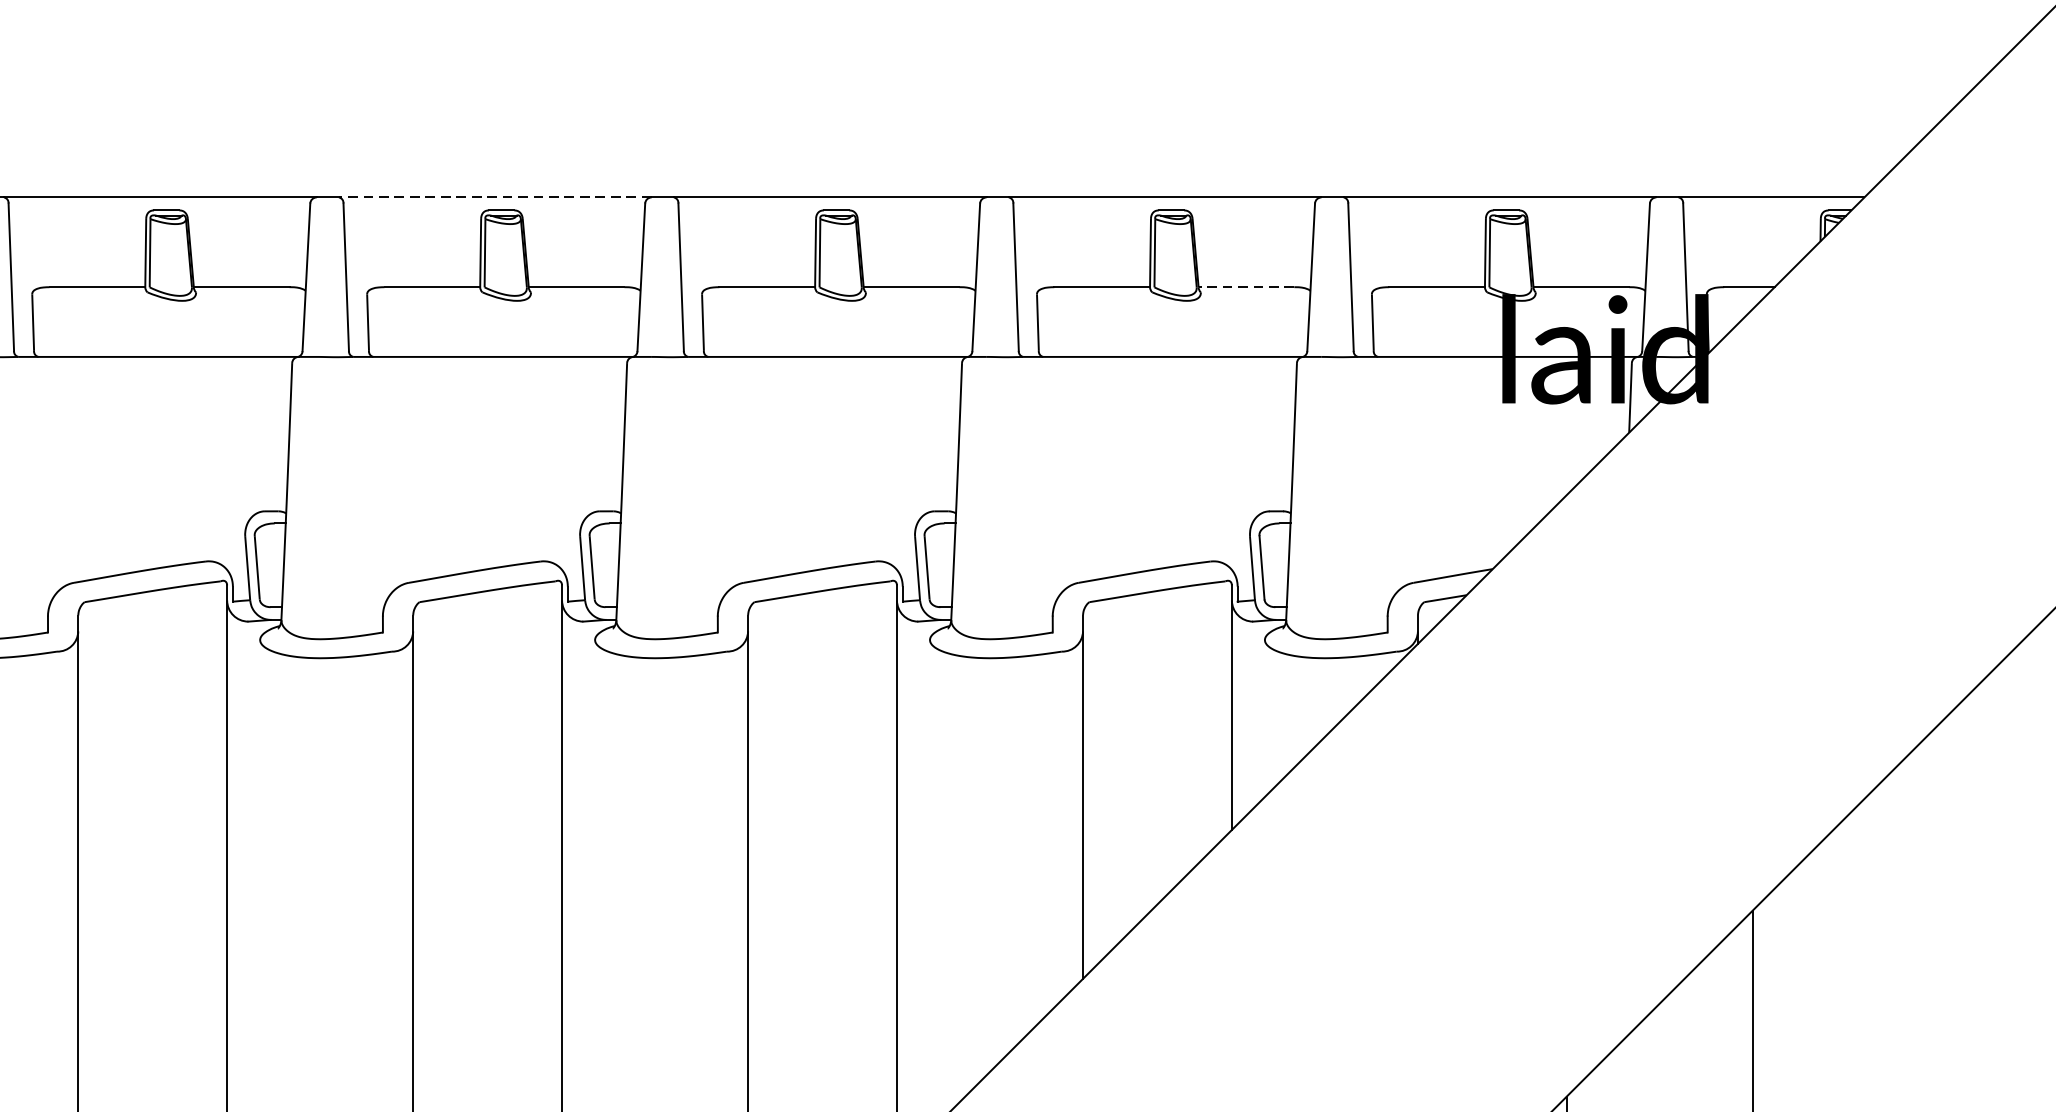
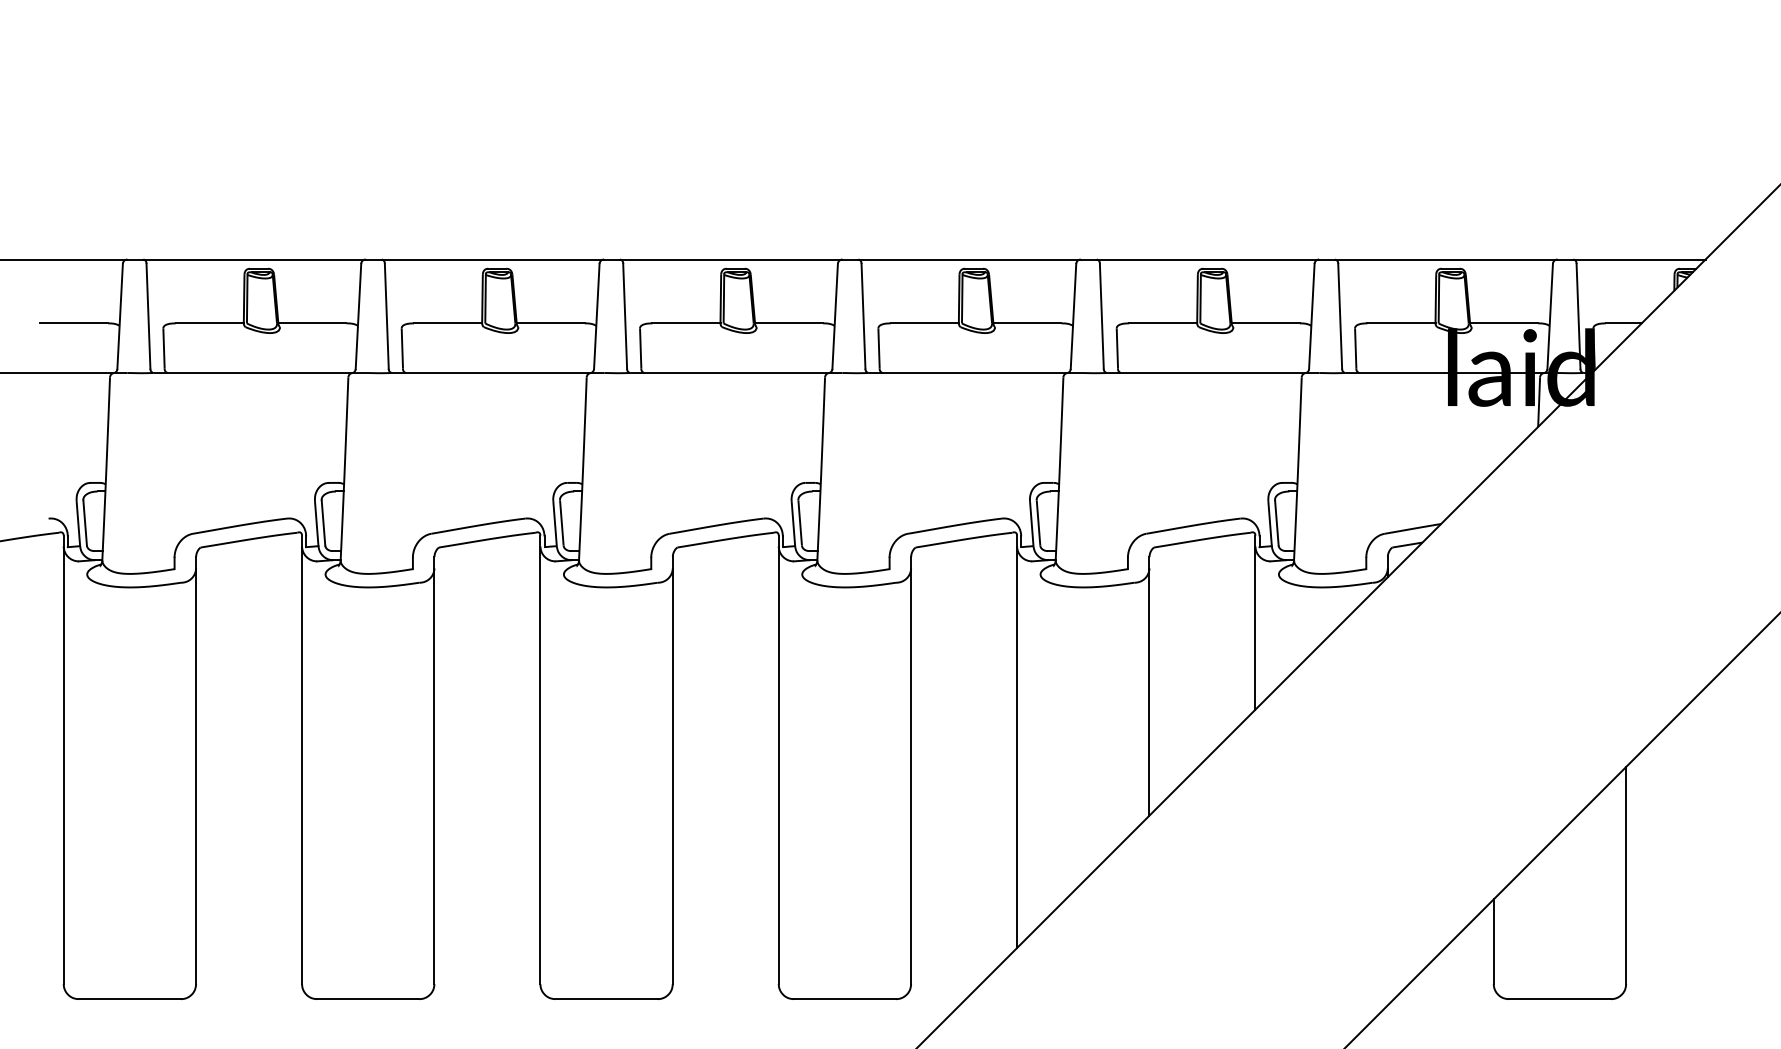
line: (494, 197) -> (730, 259), dashed -> solid
line: (1246, 287) -> (1265, 323), dashed -> solid

